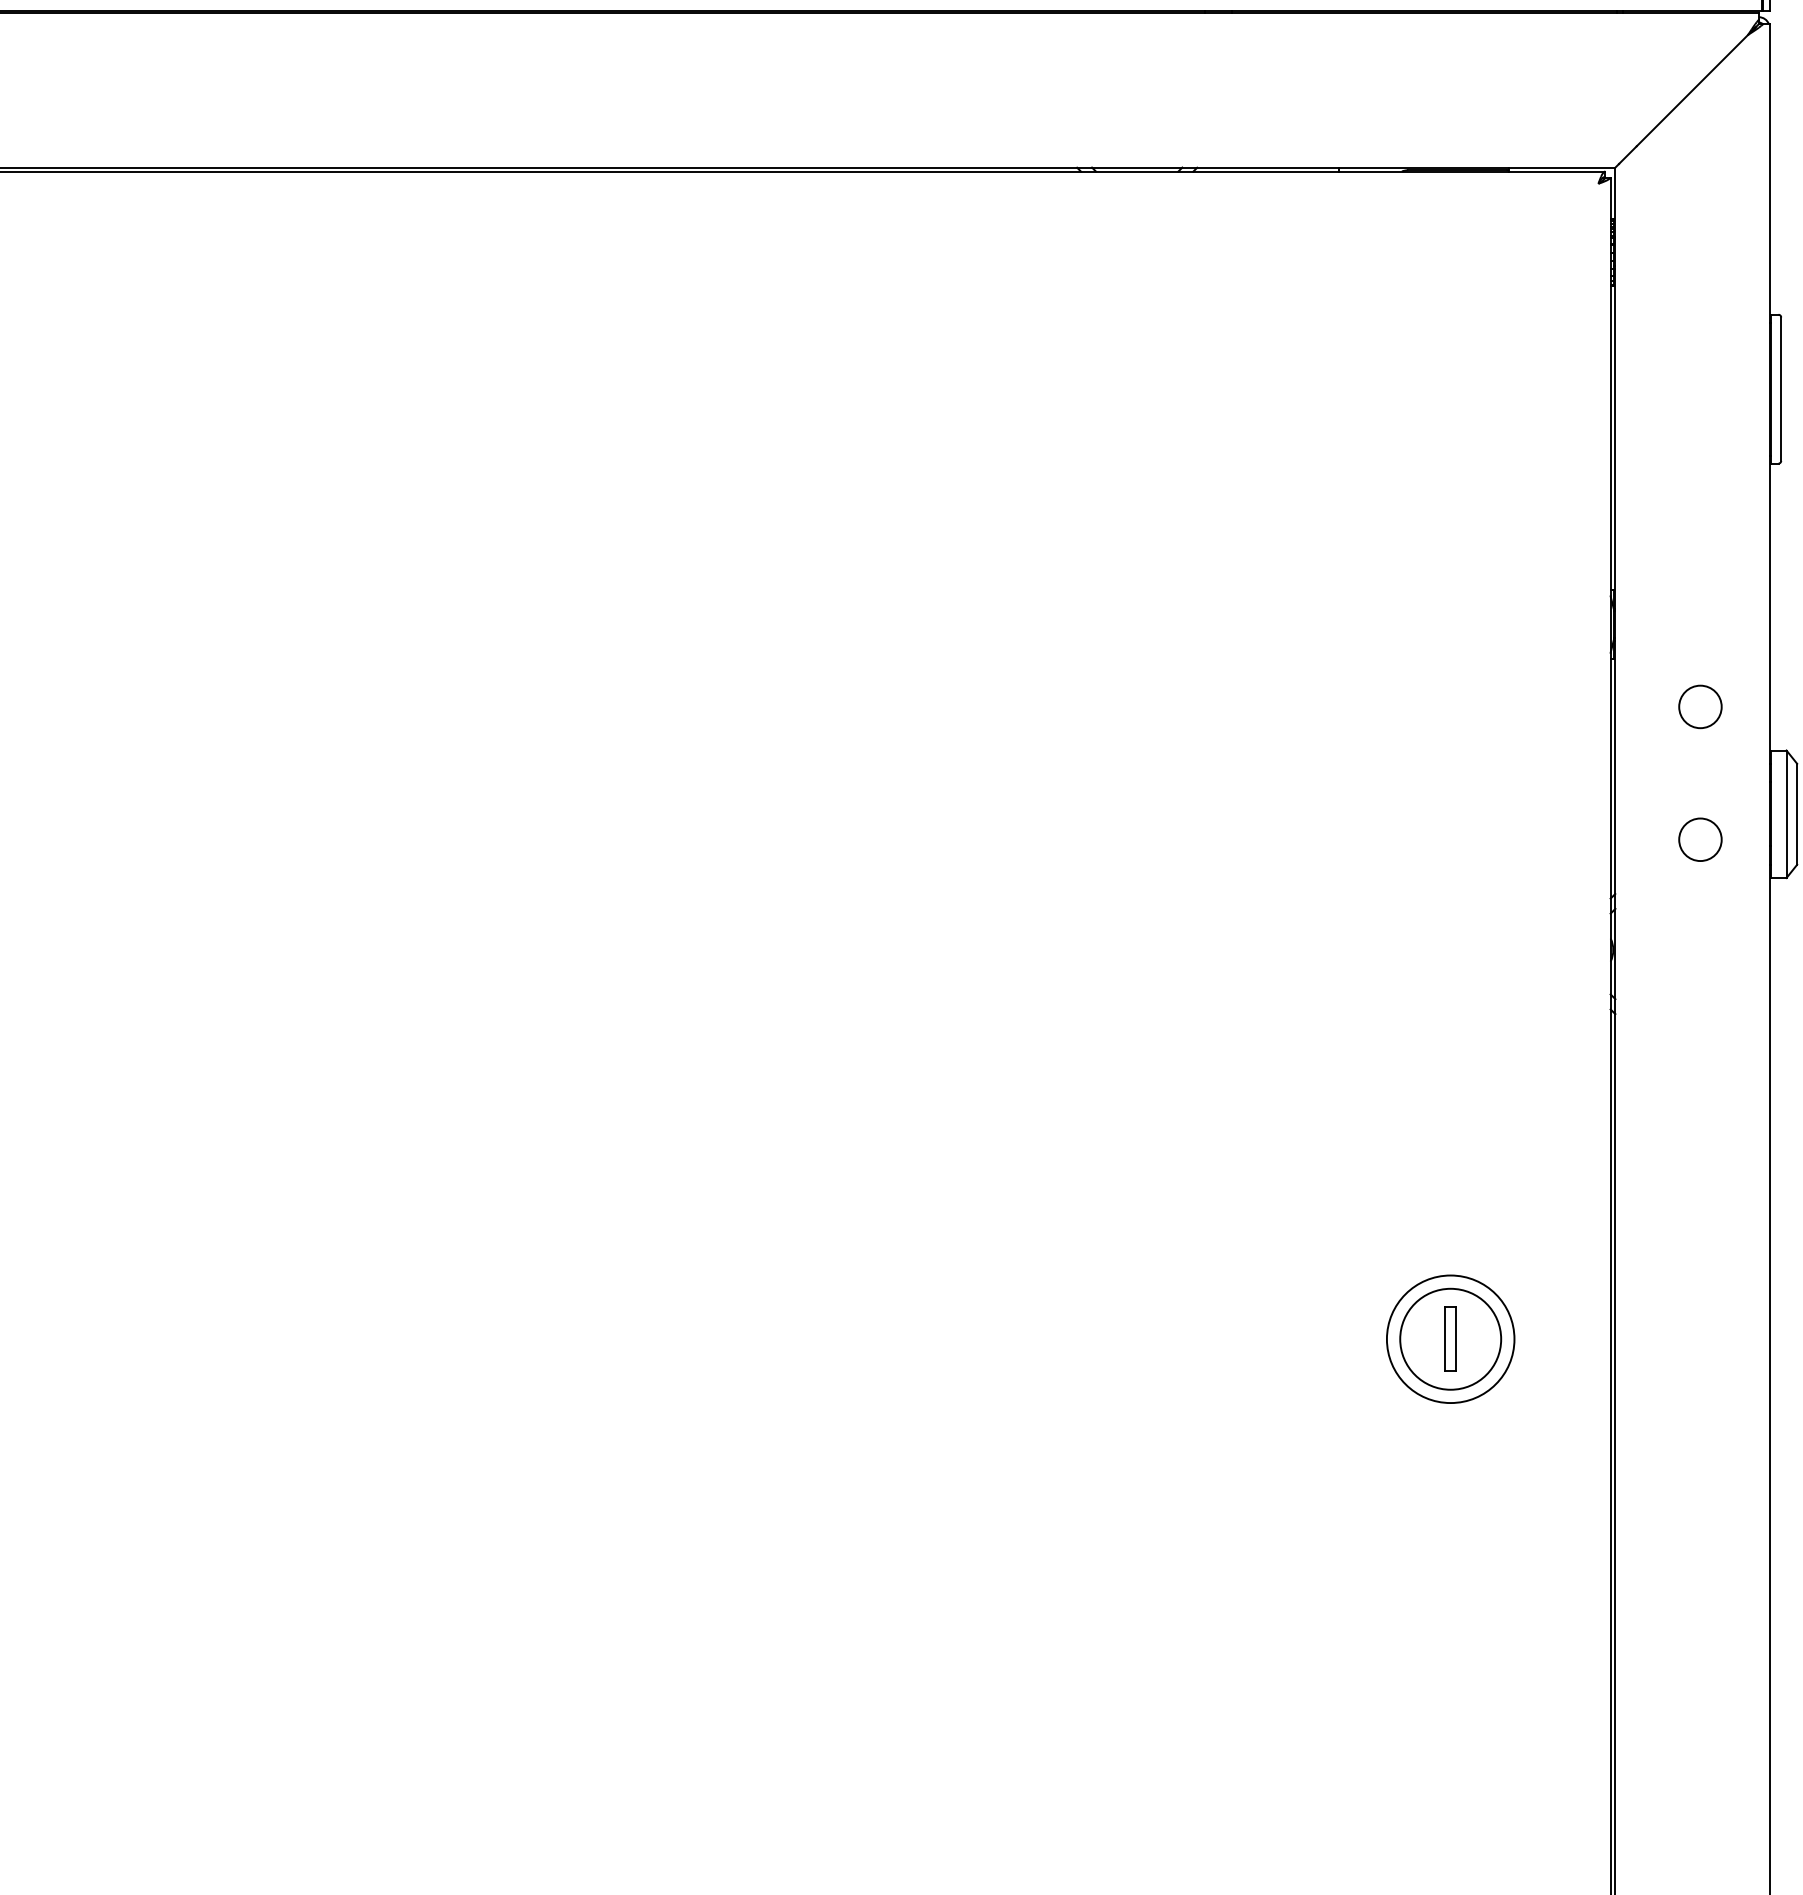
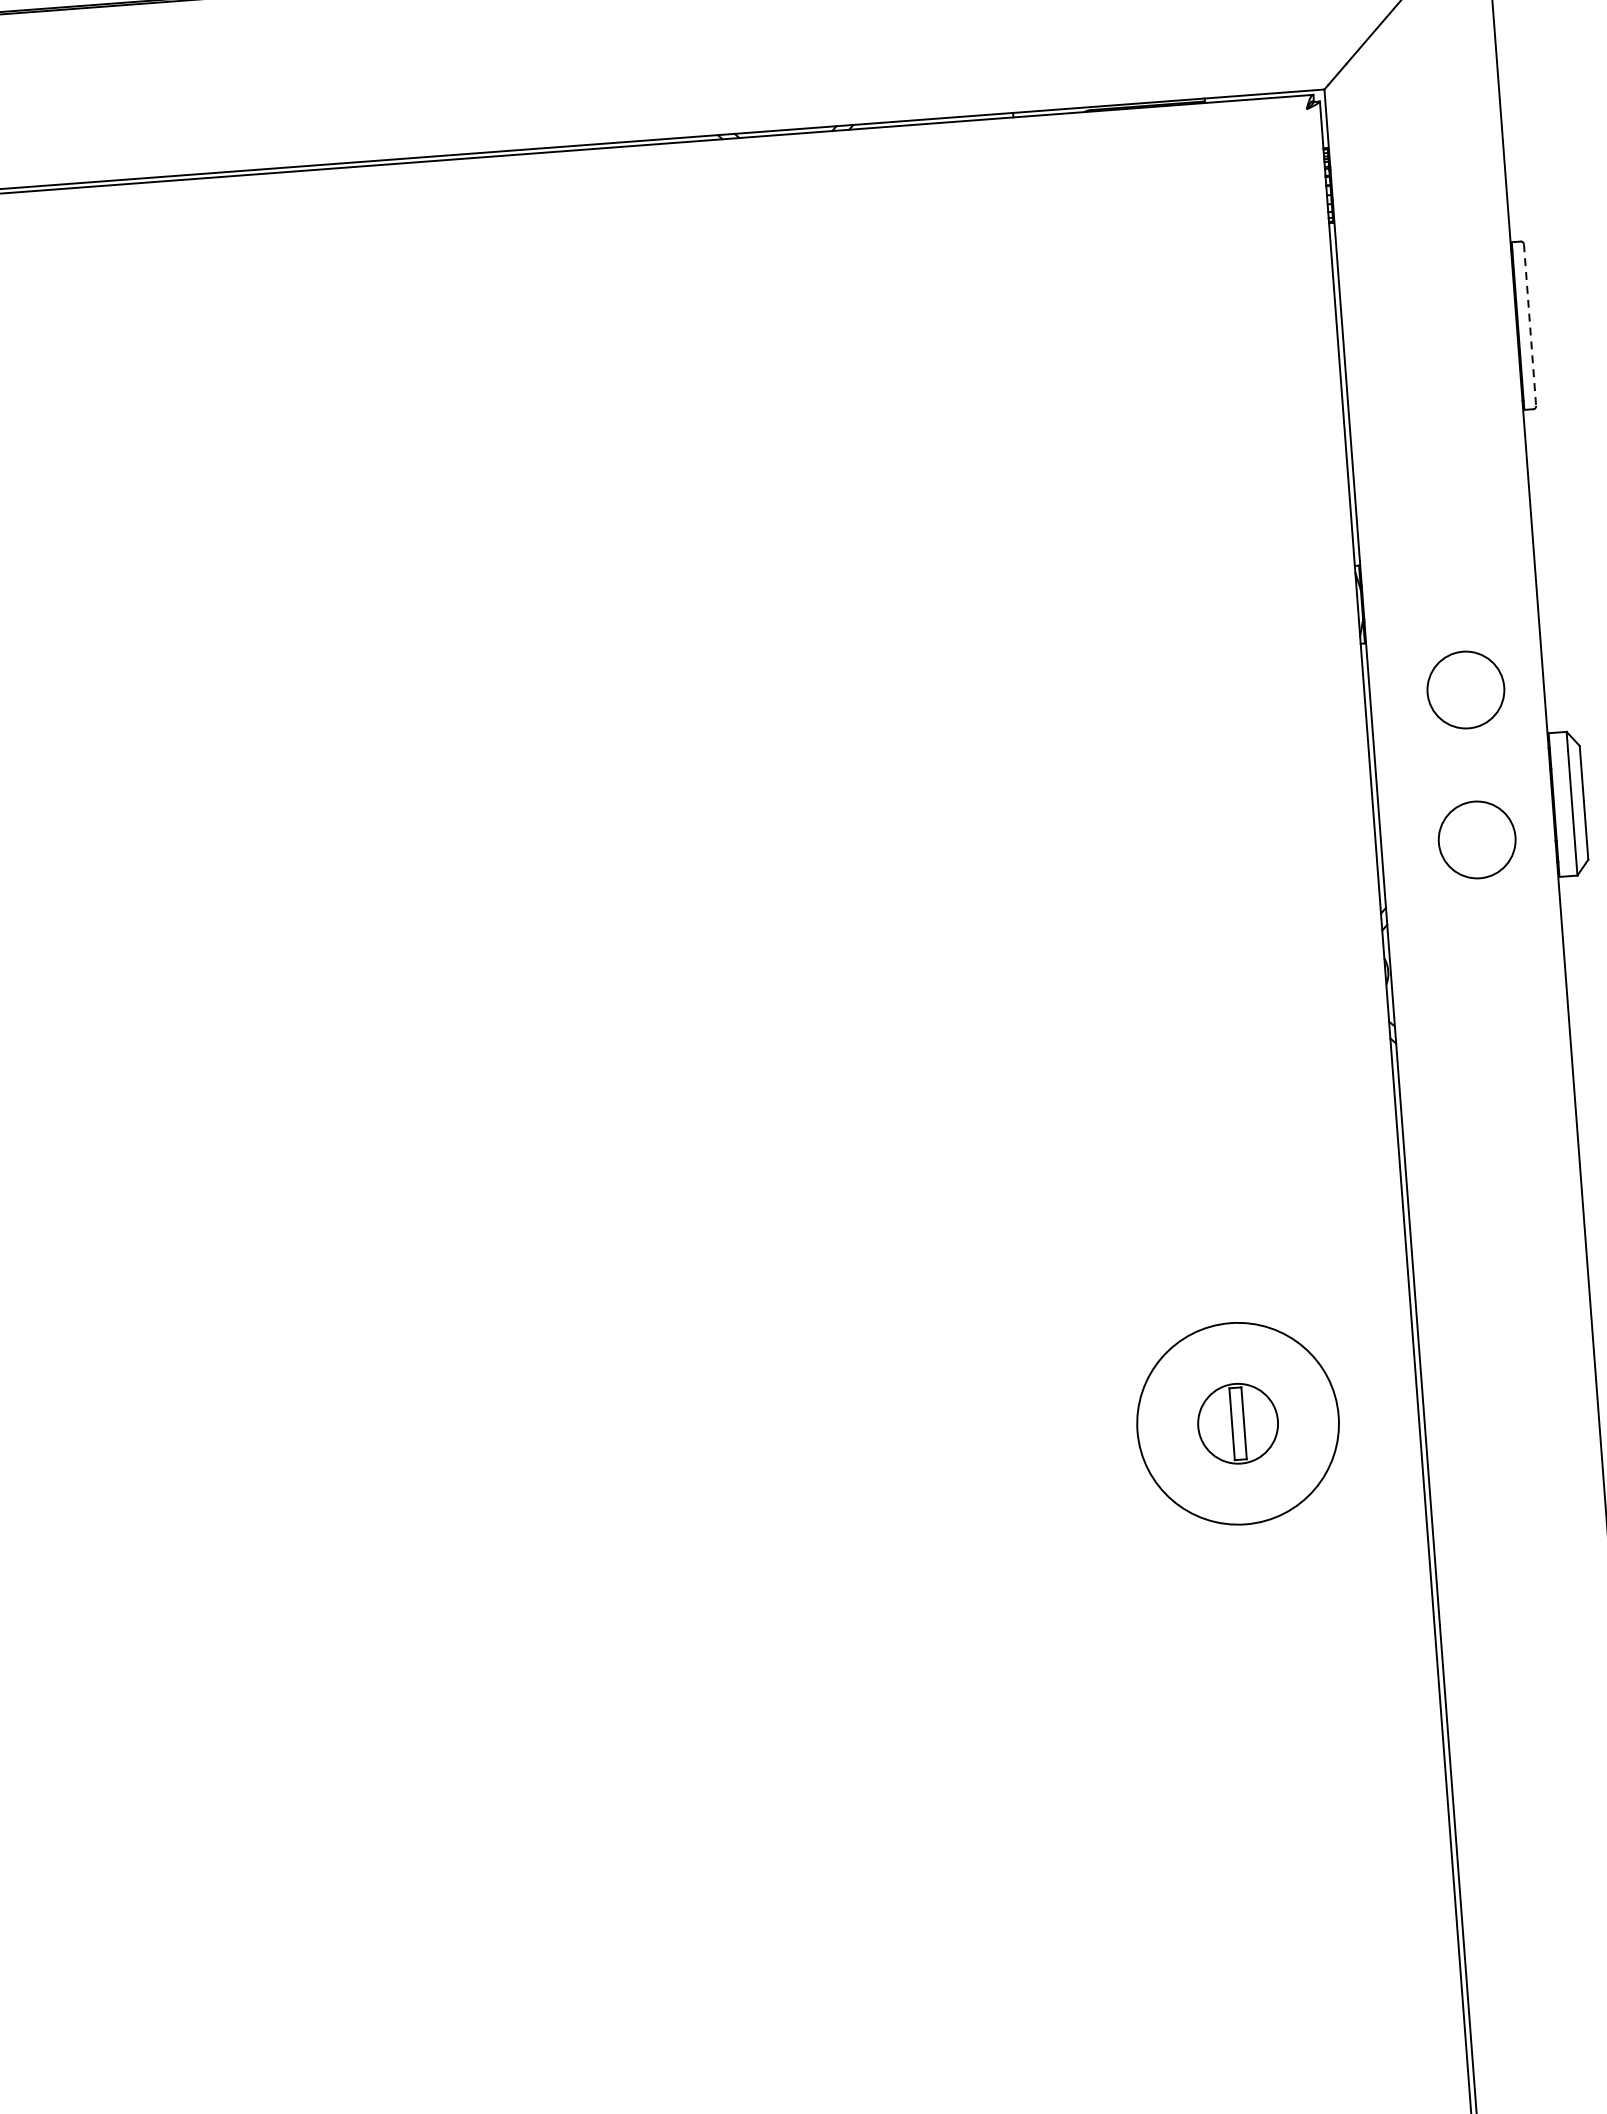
line: (1781, 389) -> (1530, 325), solid -> dashed
circle: (1700, 706) -> (1465, 689), size x1.6
circle: (1700, 839) -> (1477, 839), size x1.6
circle: (1450, 1338) -> (1237, 1422), size x0.7
circle: (1450, 1339) -> (1237, 1424), size x1.4

